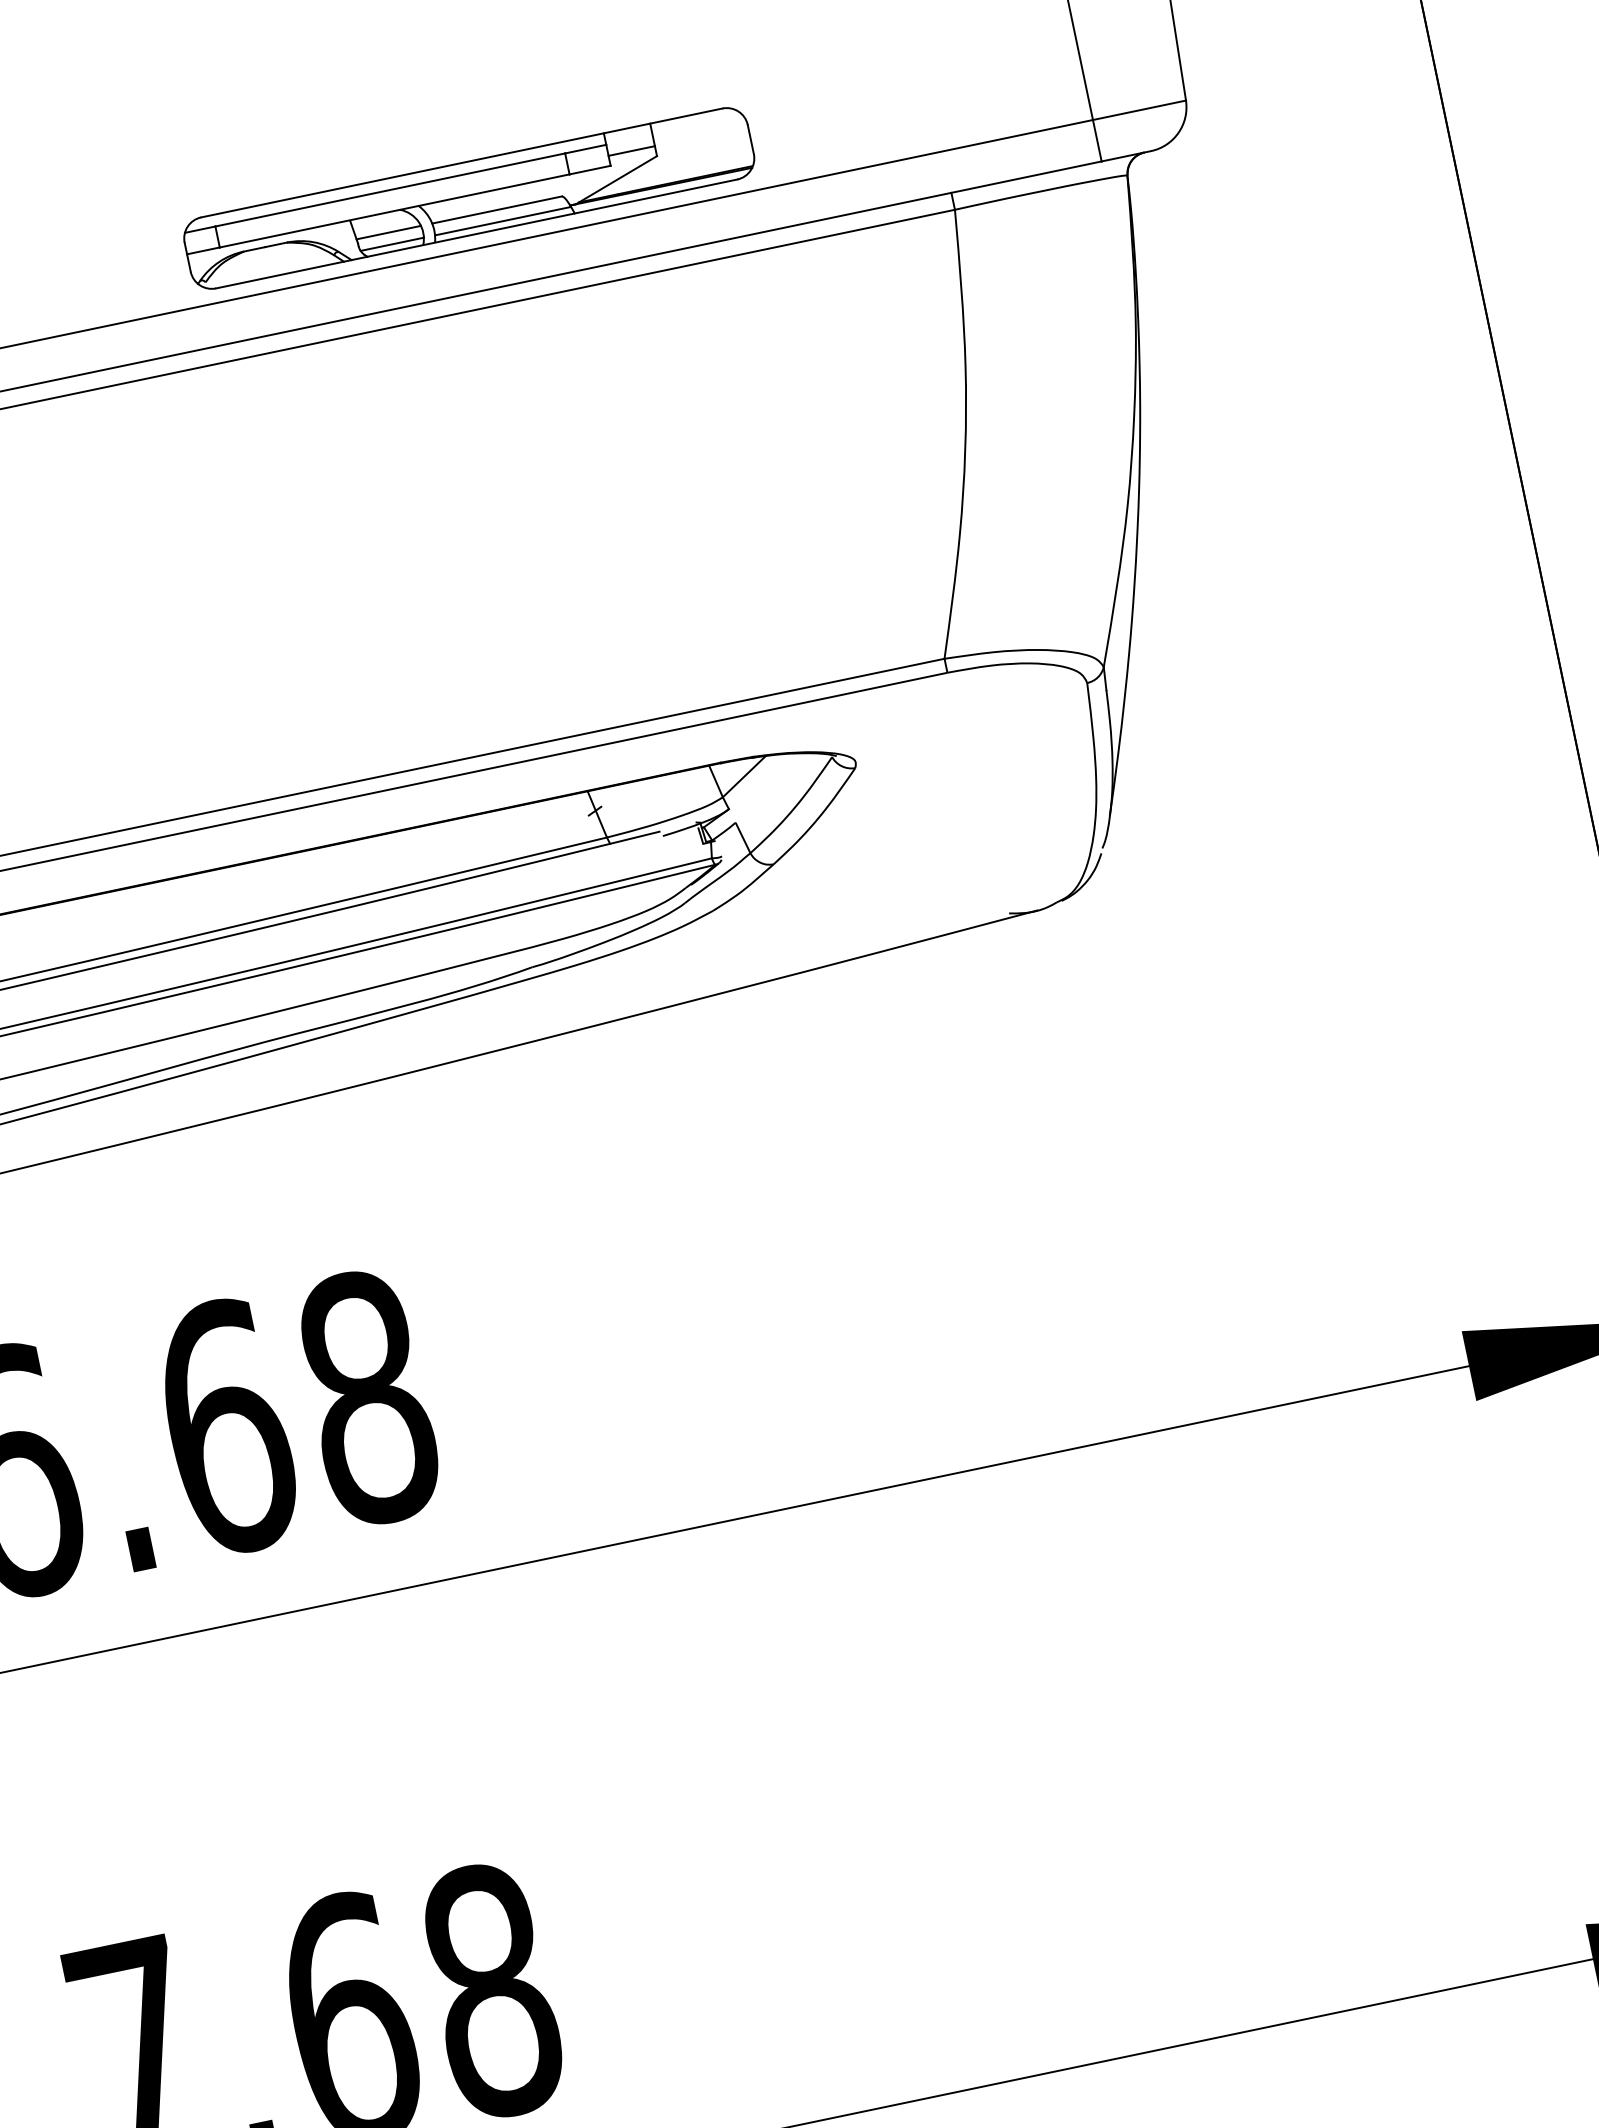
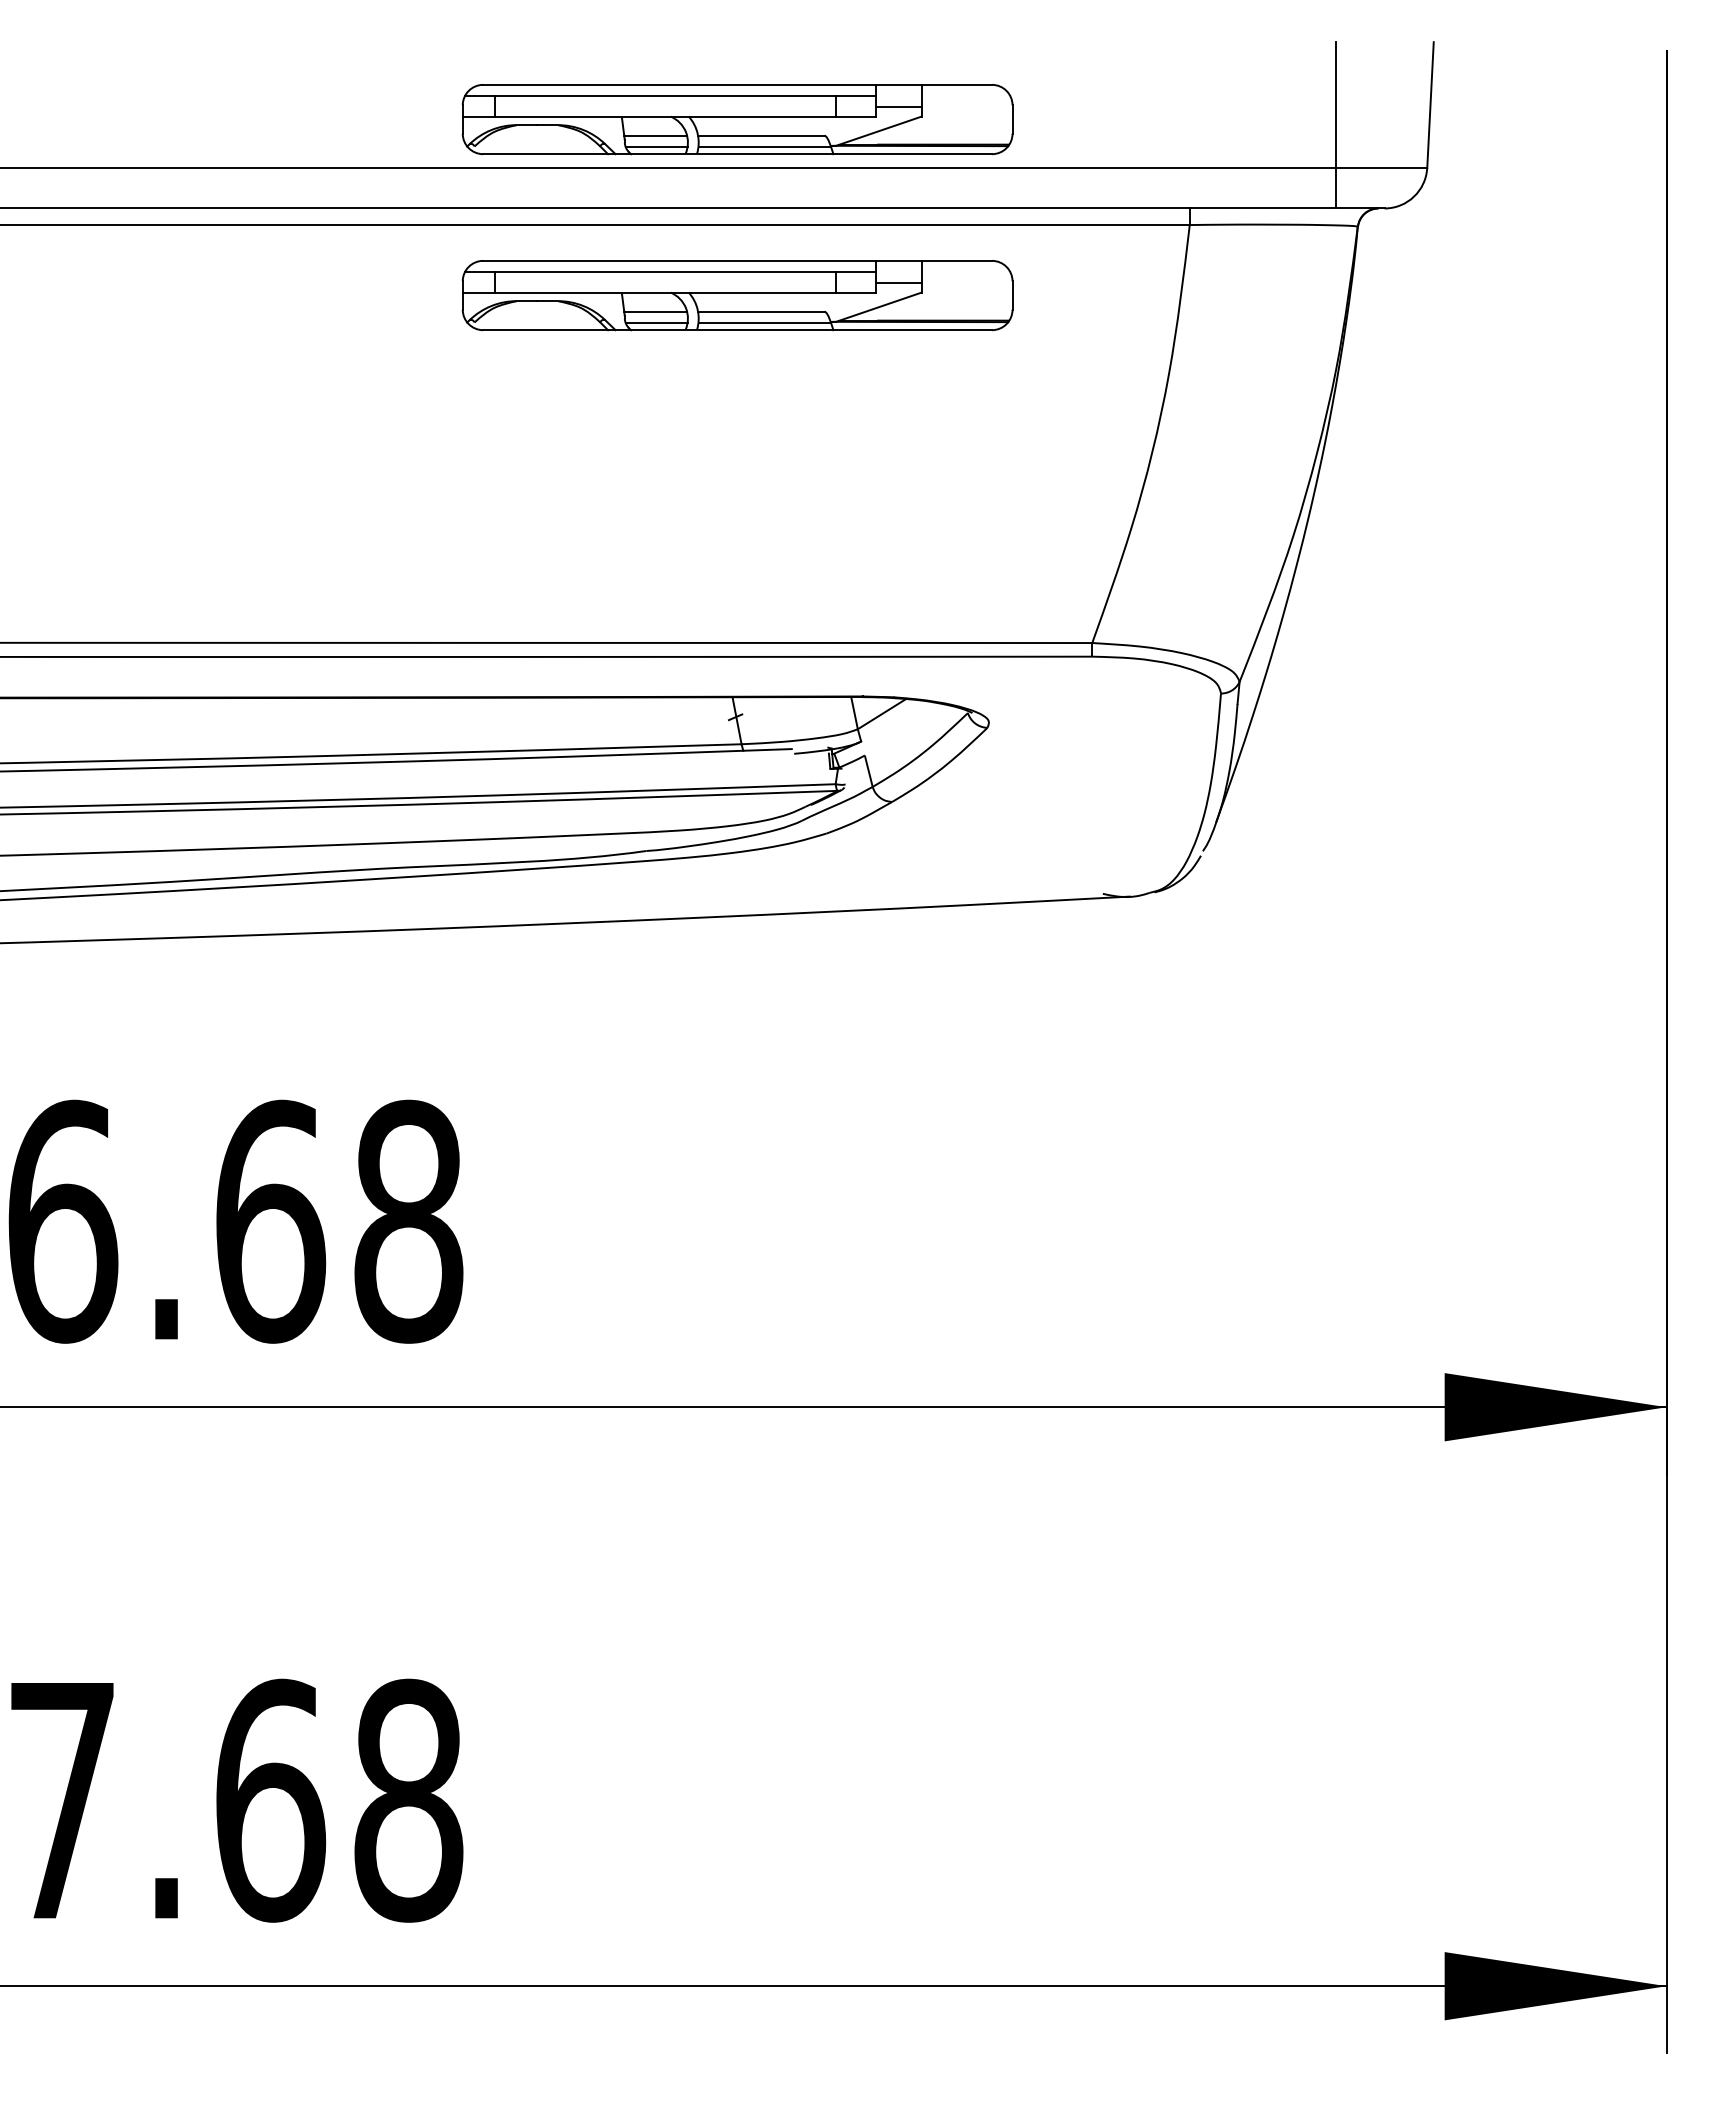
part: (506, 378) -> (737, 295), added

